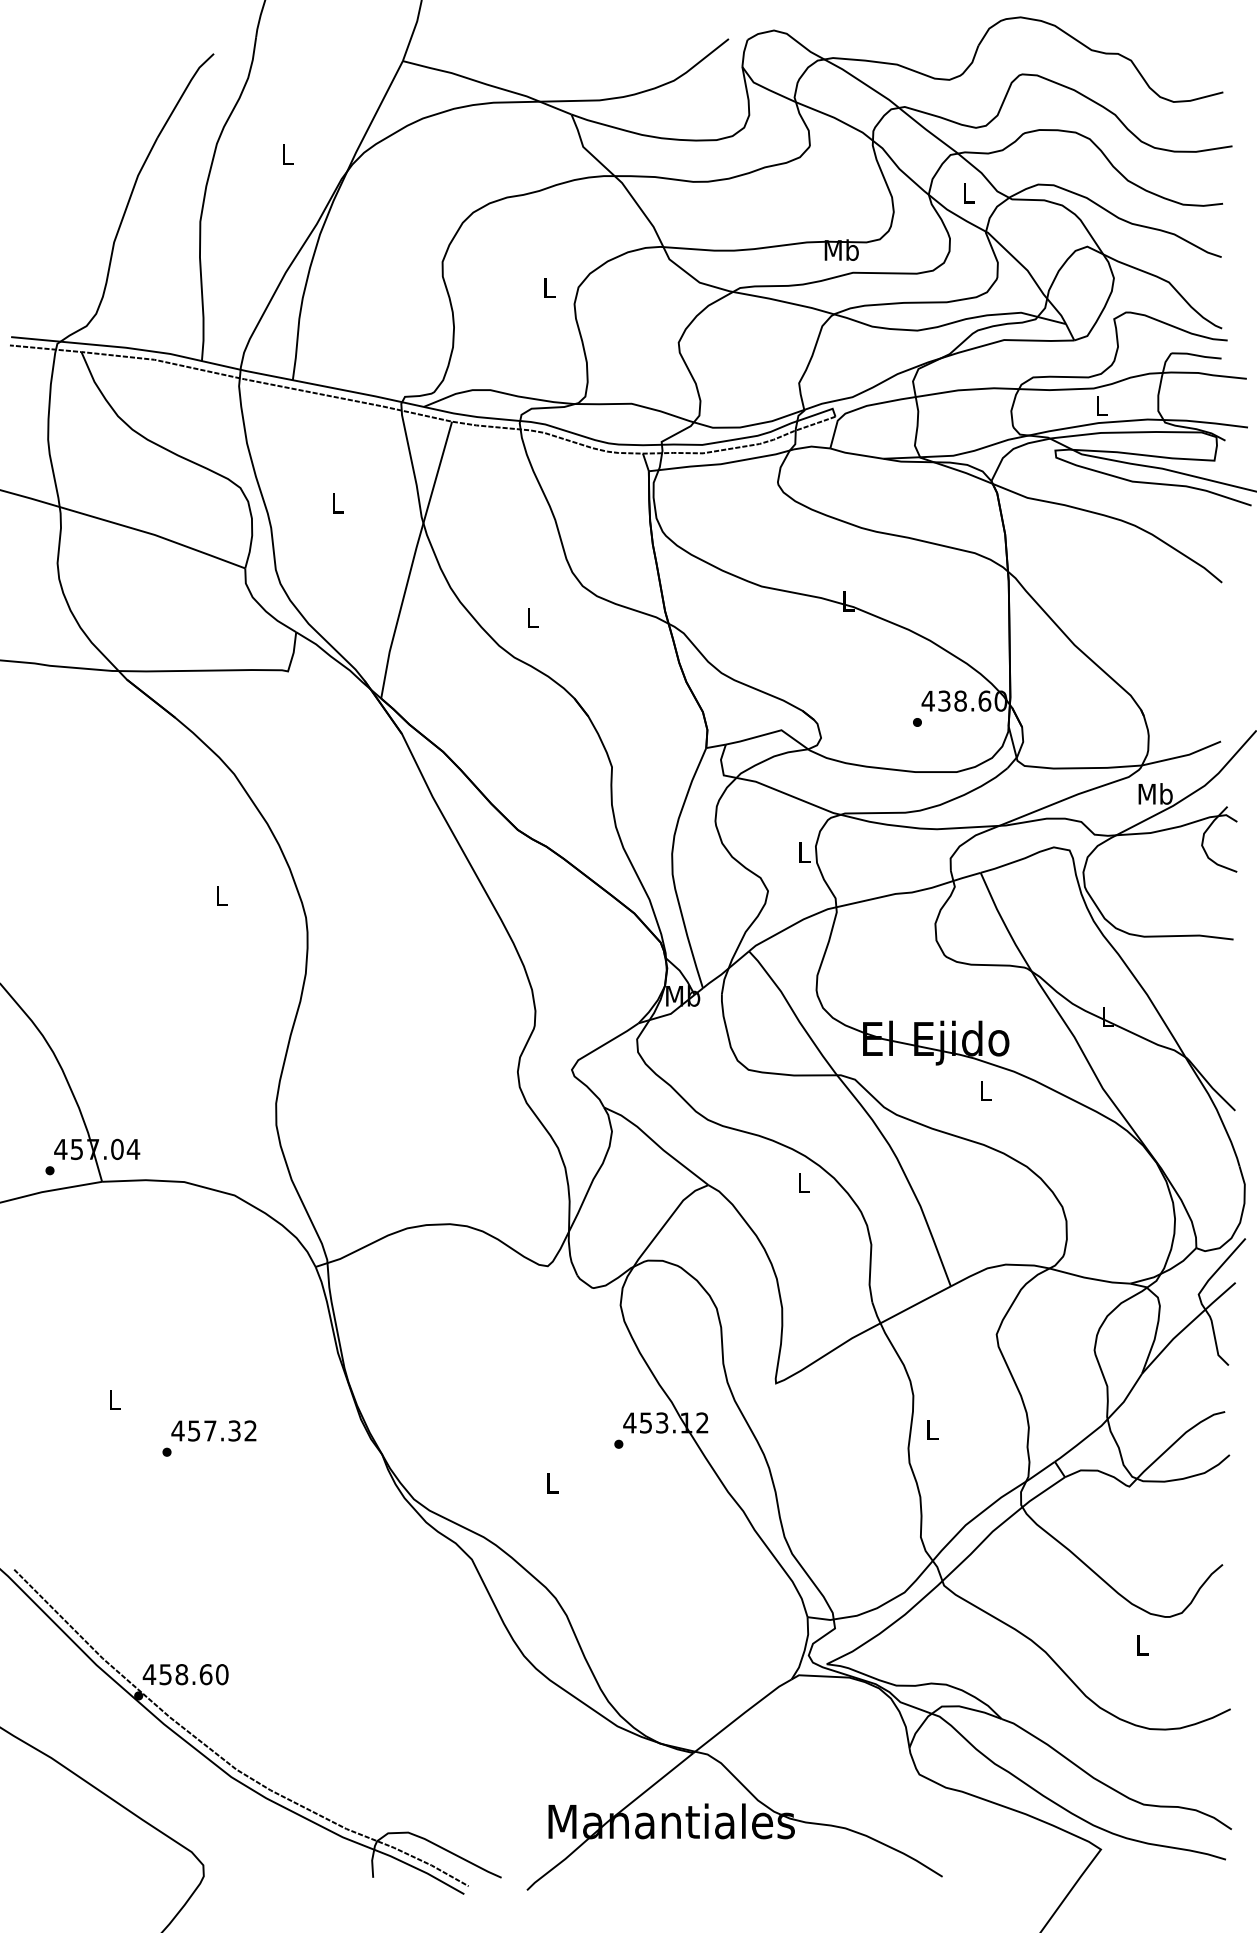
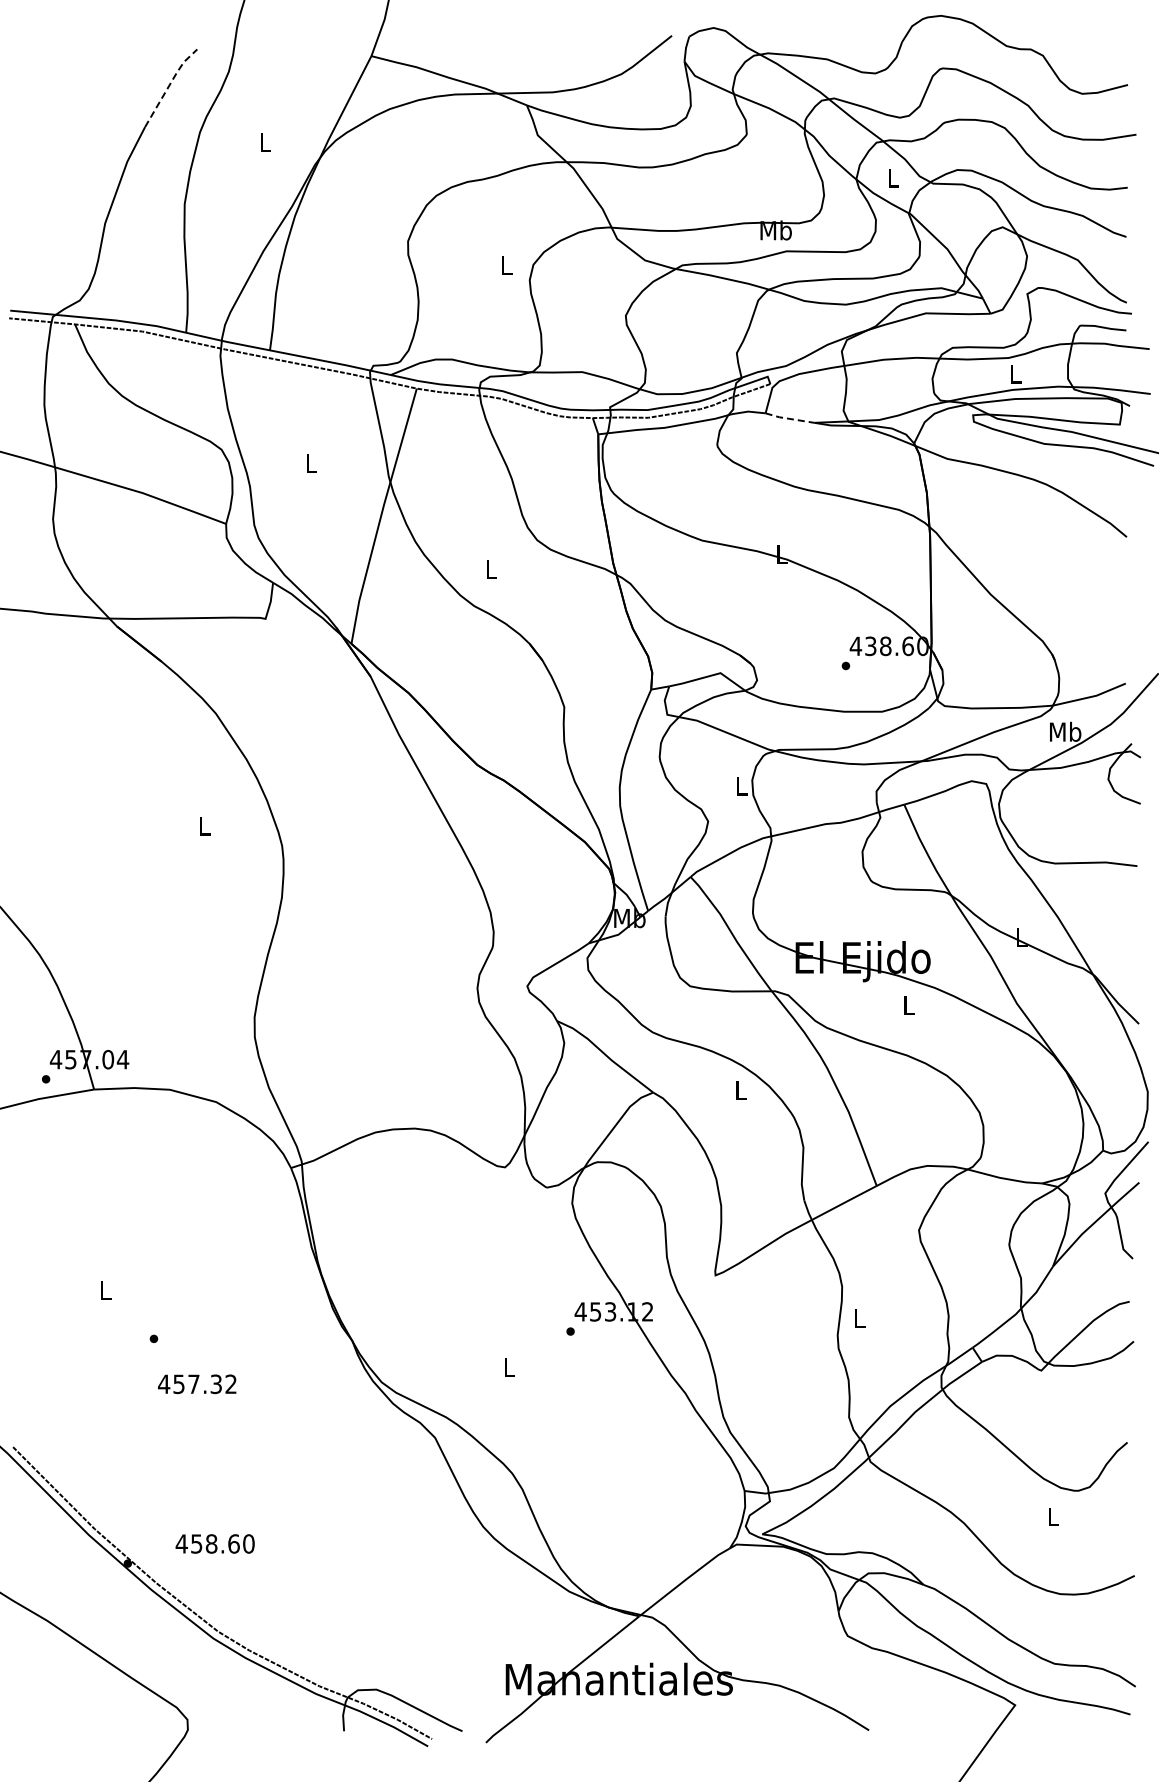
line: (183, 91) -> (169, 84), solid -> dashed
line: (856, 454) -> (789, 418), solid -> dashed
text: (214, 1431) -> (197, 1384), moved
text: (184, 1674) -> (214, 1543), moved

